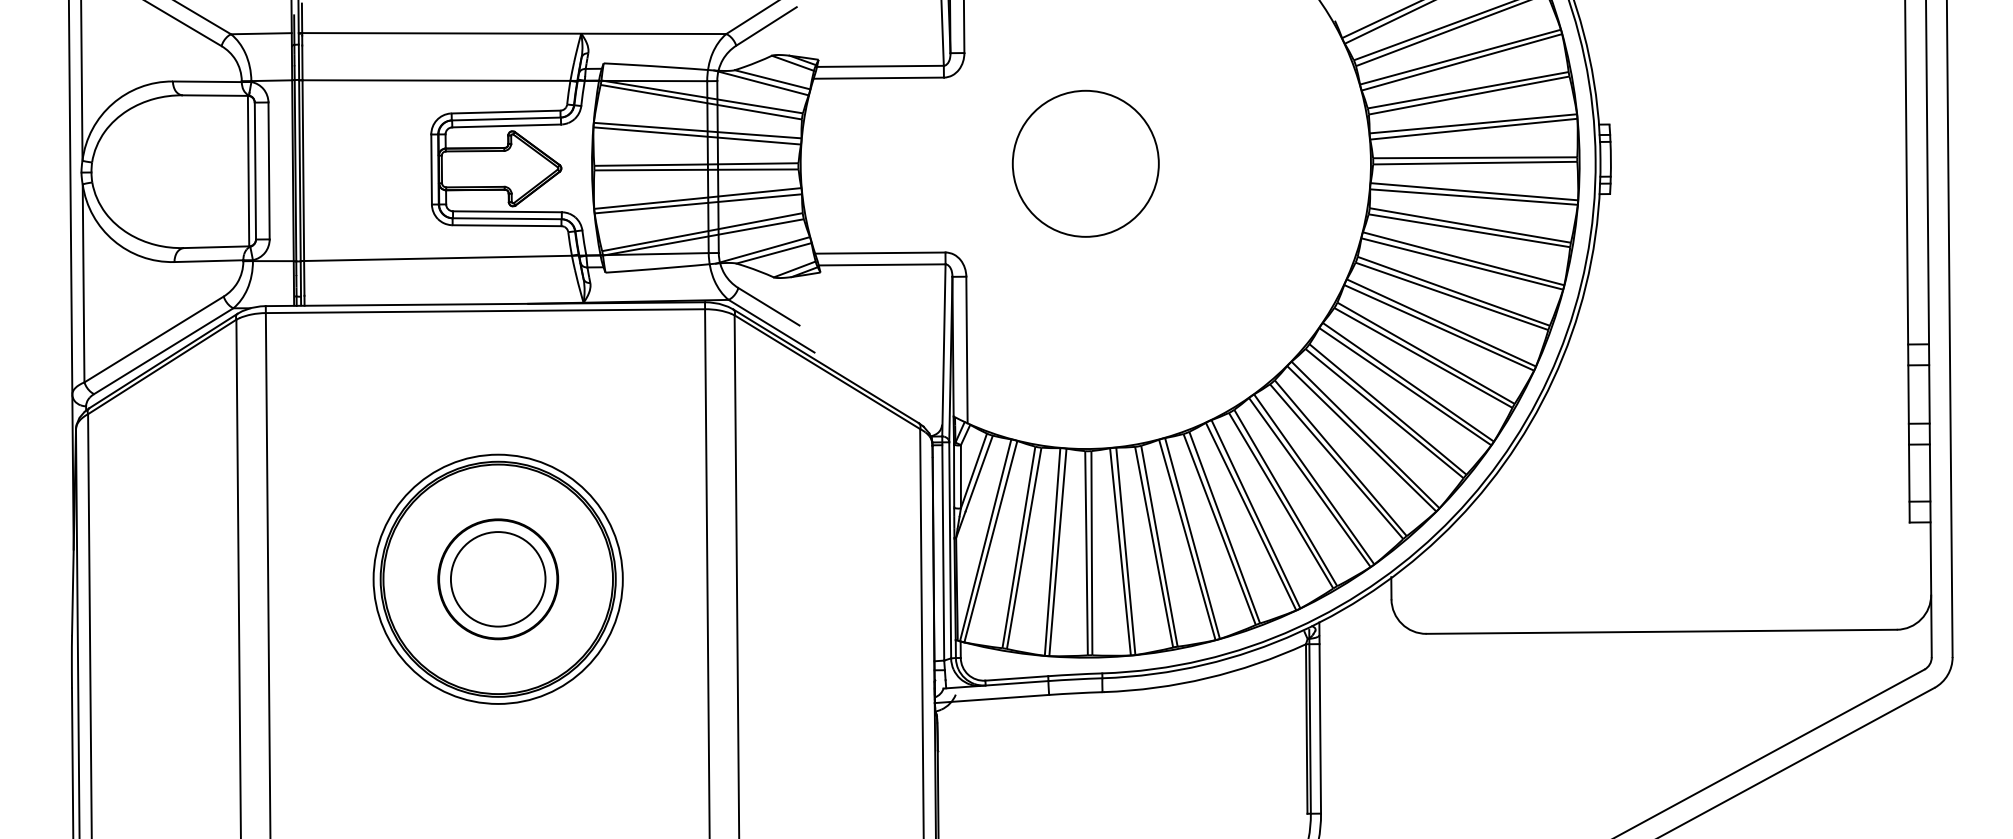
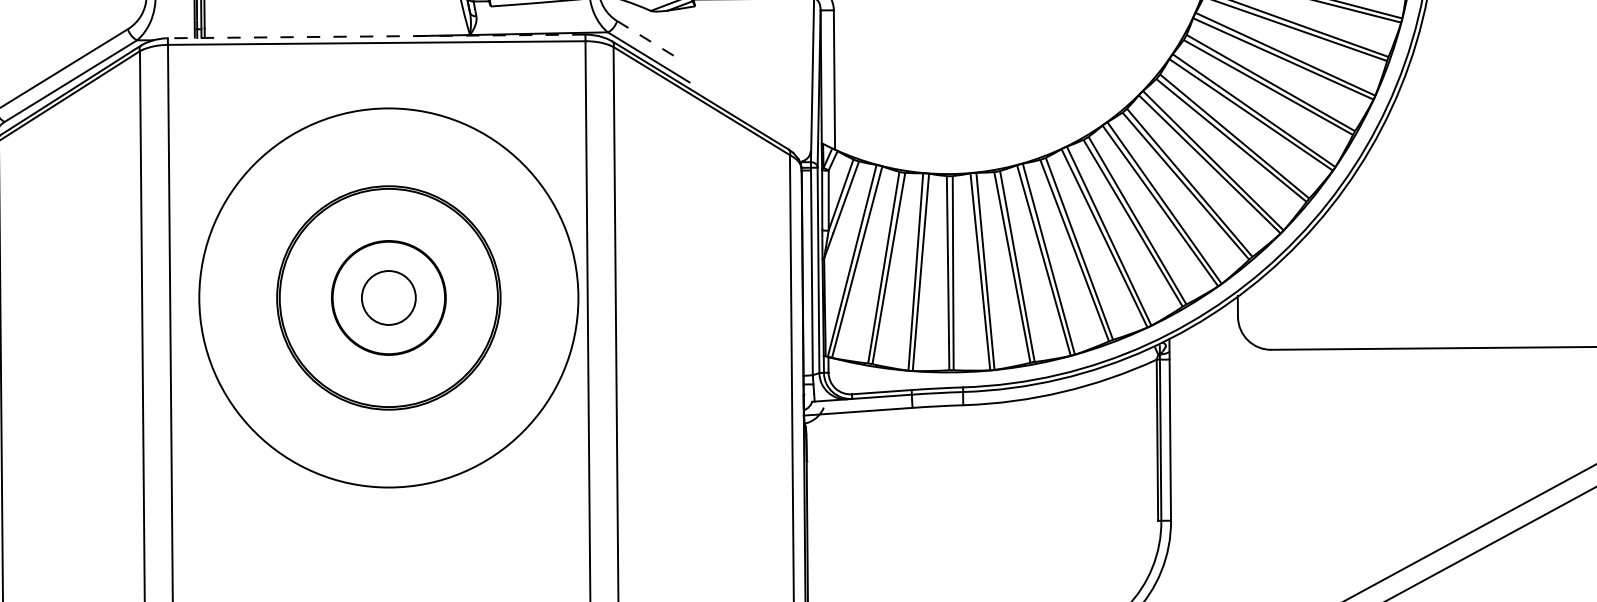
line: (485, 304) -> (376, 36), solid -> dashed
line: (768, 306) -> (645, 38), solid -> dashed
circle: (497, 578) -> (388, 297), size x1.6
circle: (497, 579) -> (388, 298), size x0.6

